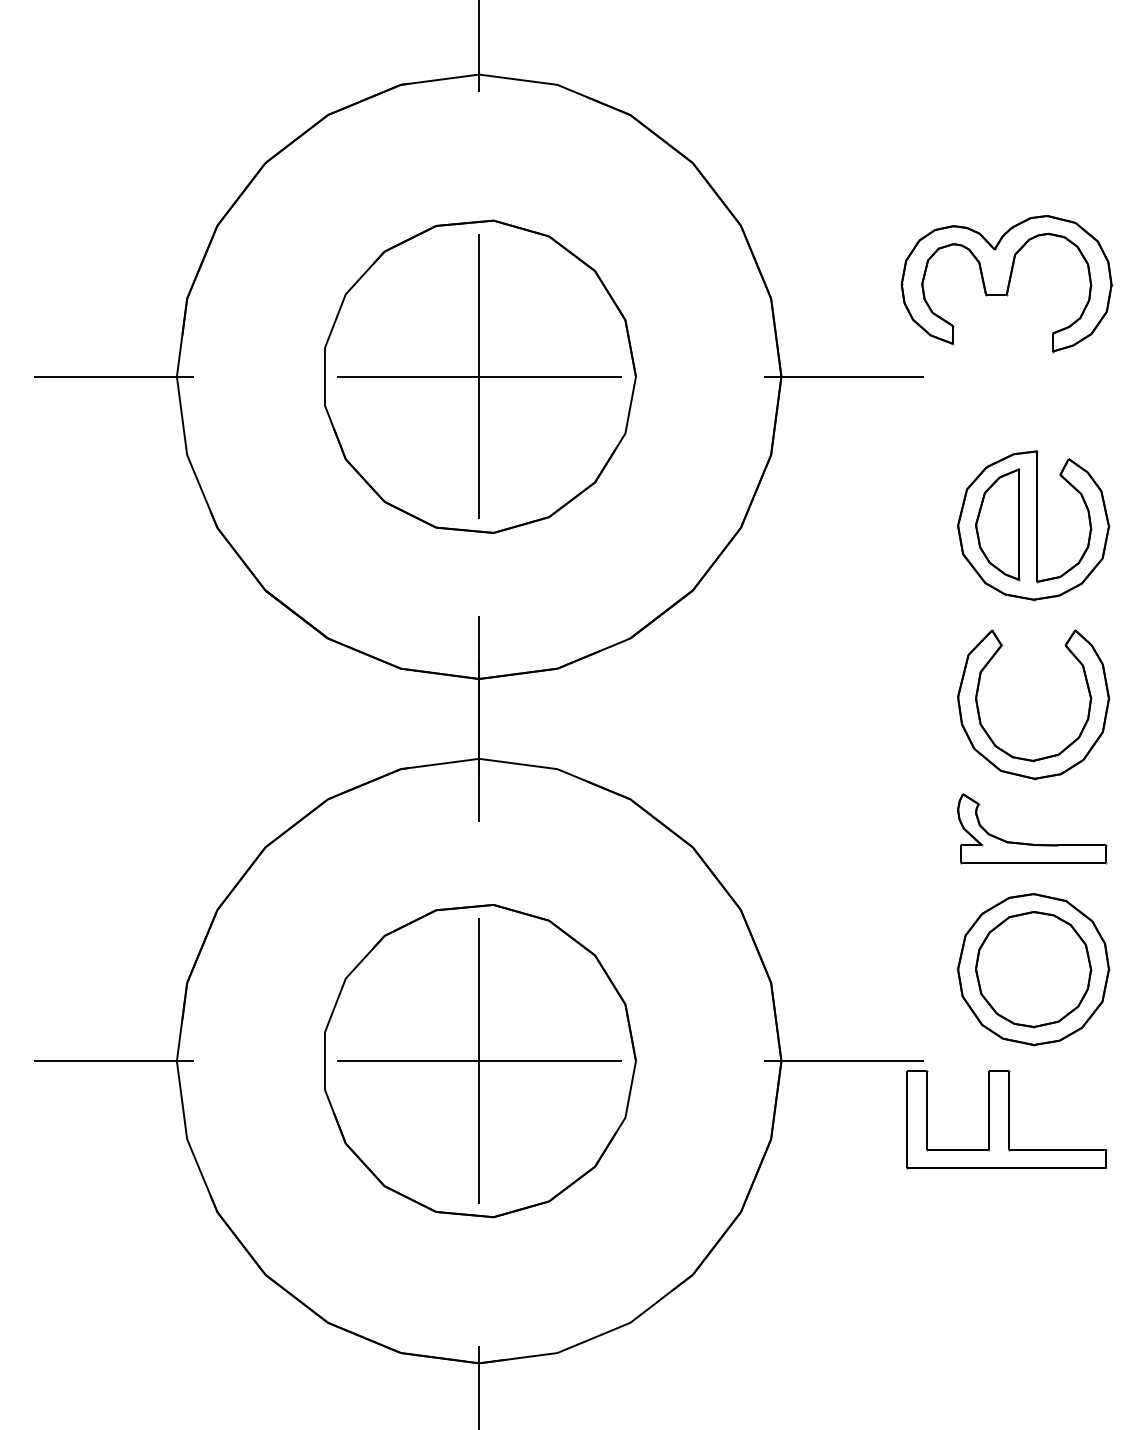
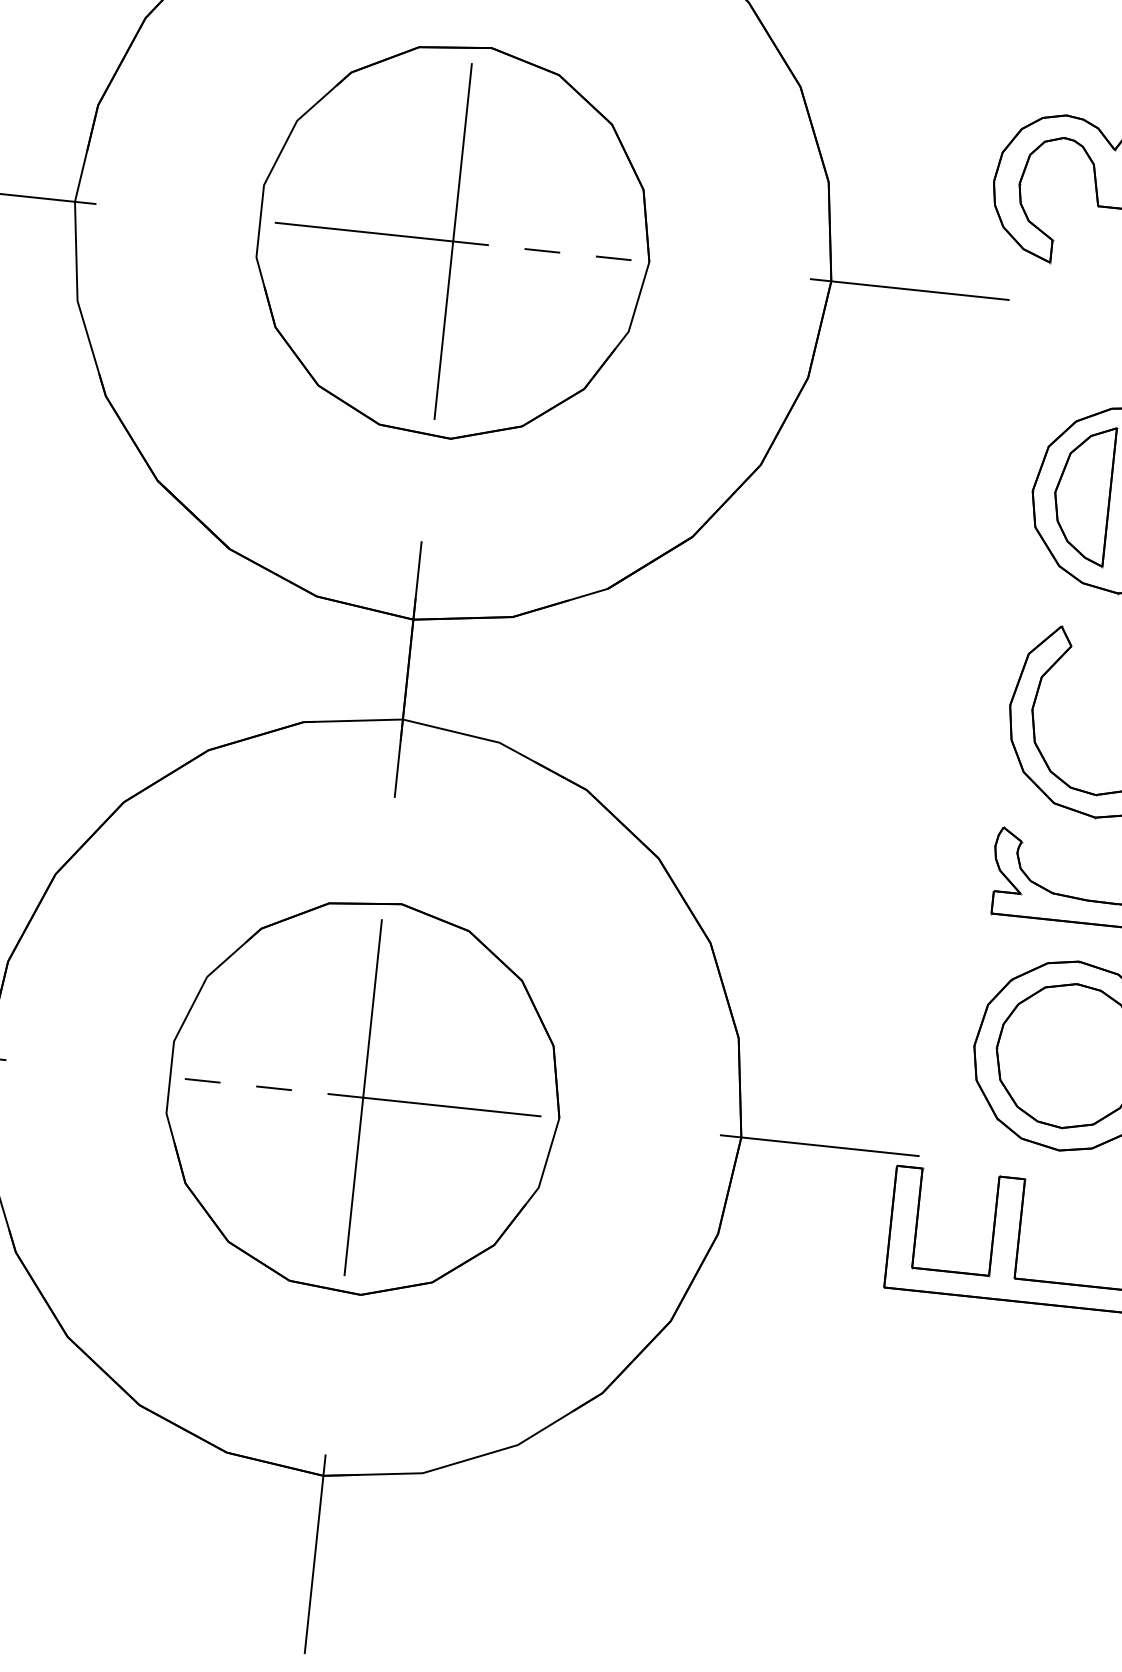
line: (550, 376) -> (542, 250), solid -> dashed
line: (407, 1061) -> (273, 1088), solid -> dashed

